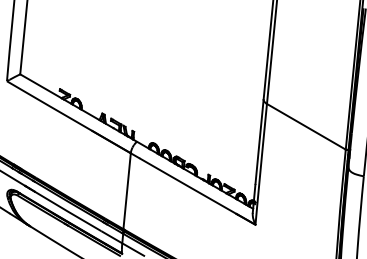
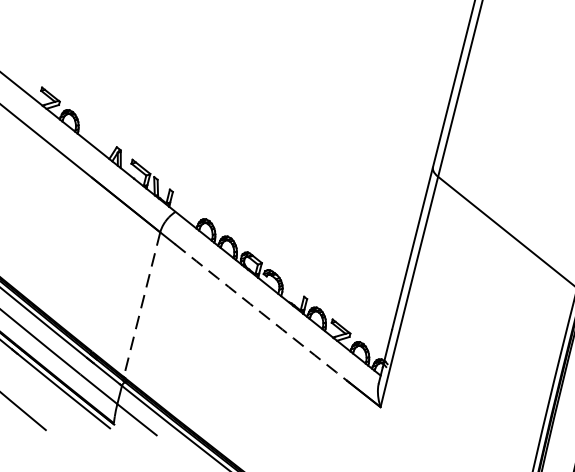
arc: (187, 186) -> (260, 313), solid -> dashed
line: (127, 191) -> (142, 305), solid -> dashed

